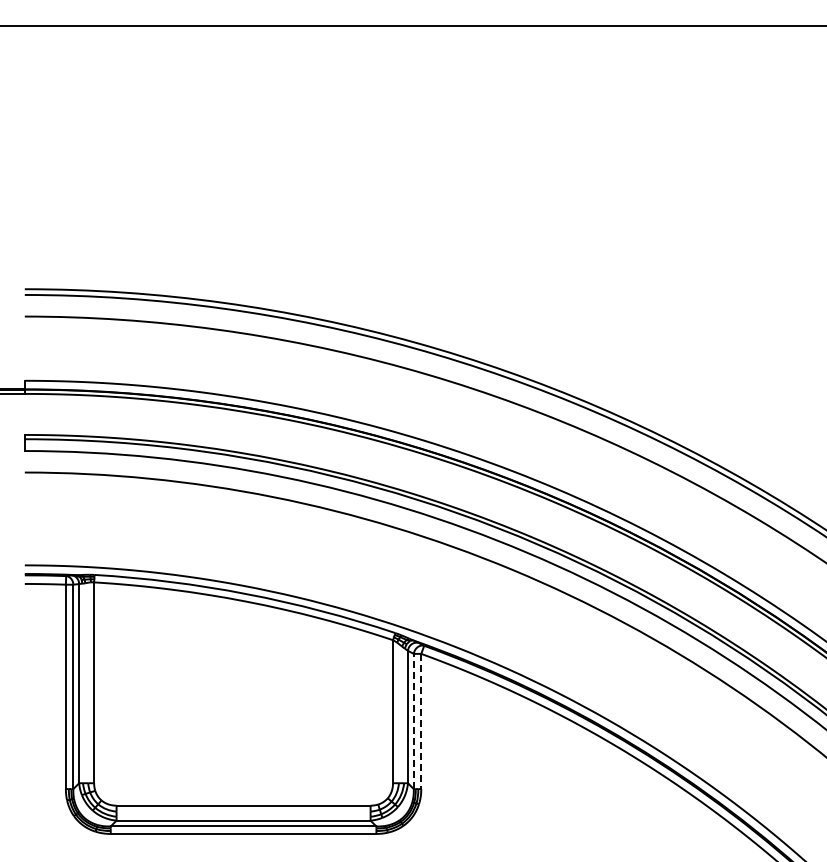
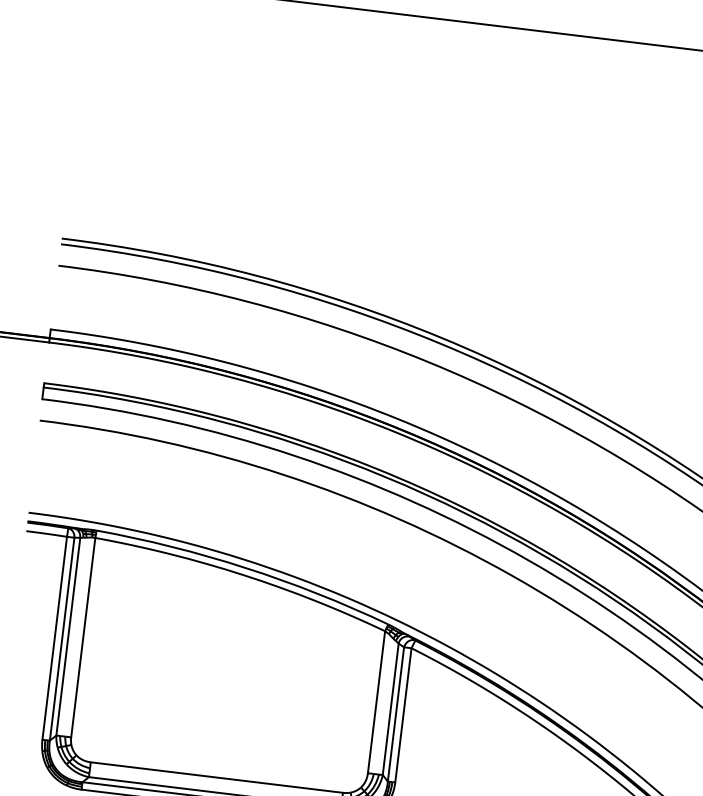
line: (413, 721) -> (395, 714), dashed -> solid
line: (421, 721) -> (403, 715), dashed -> solid

